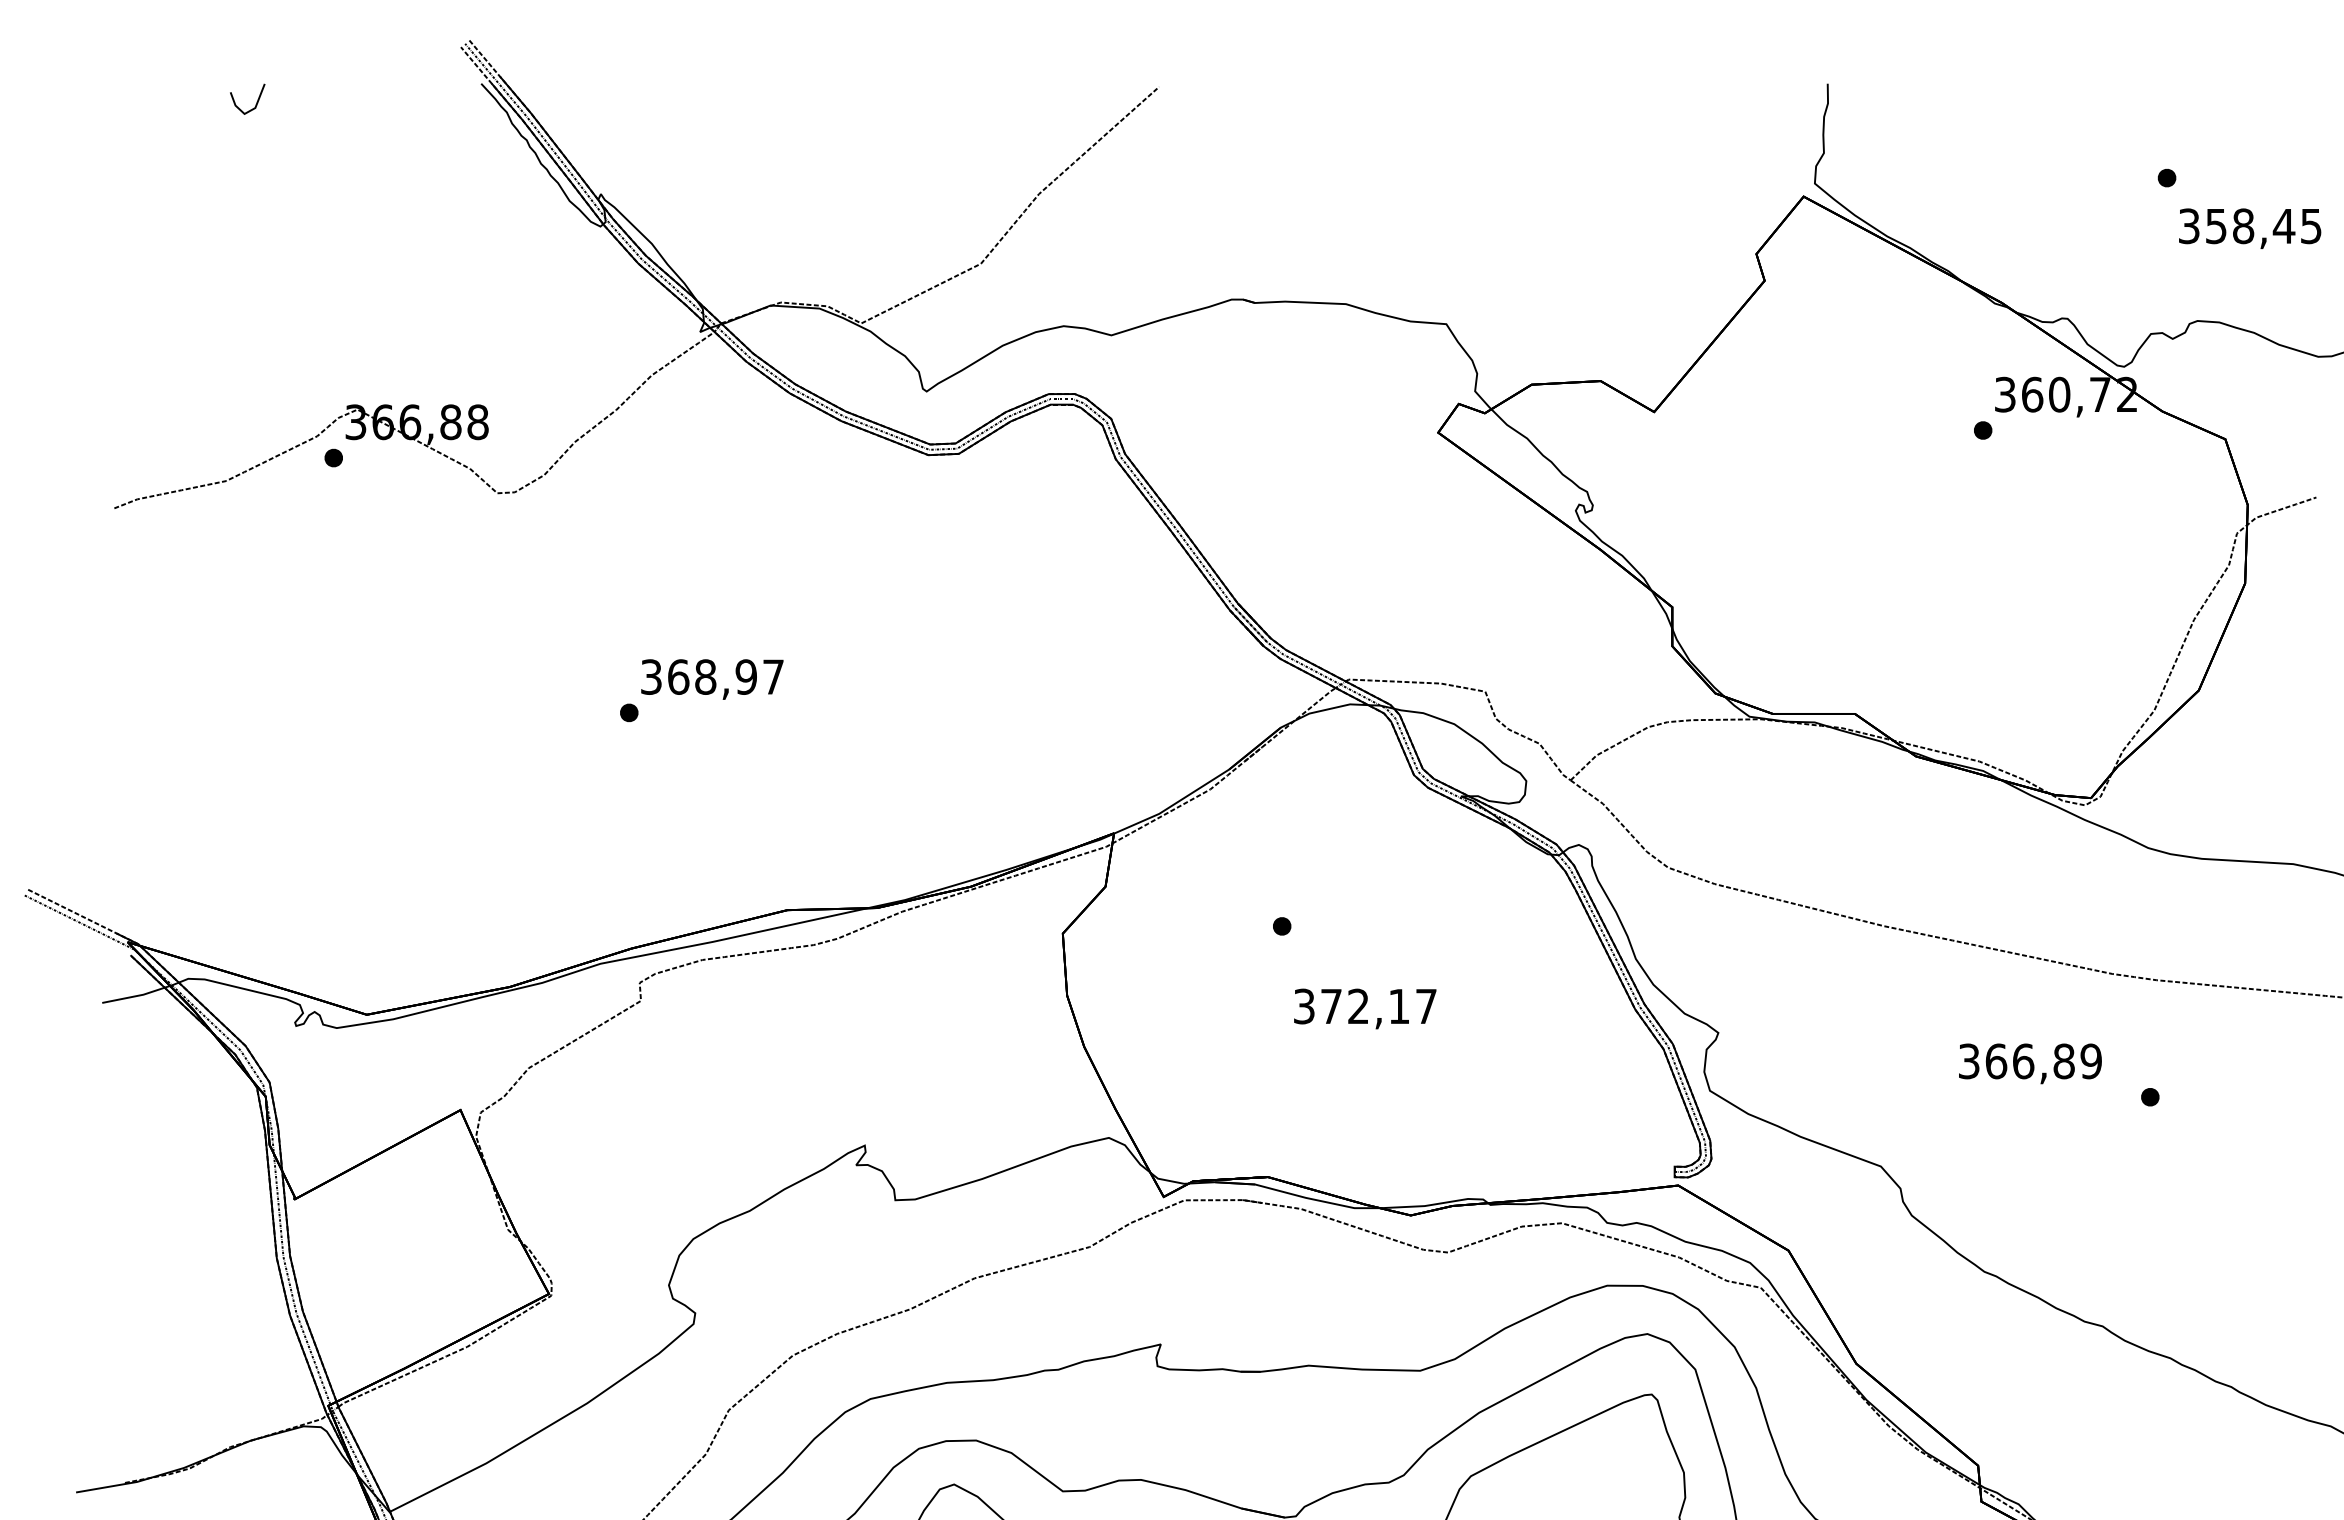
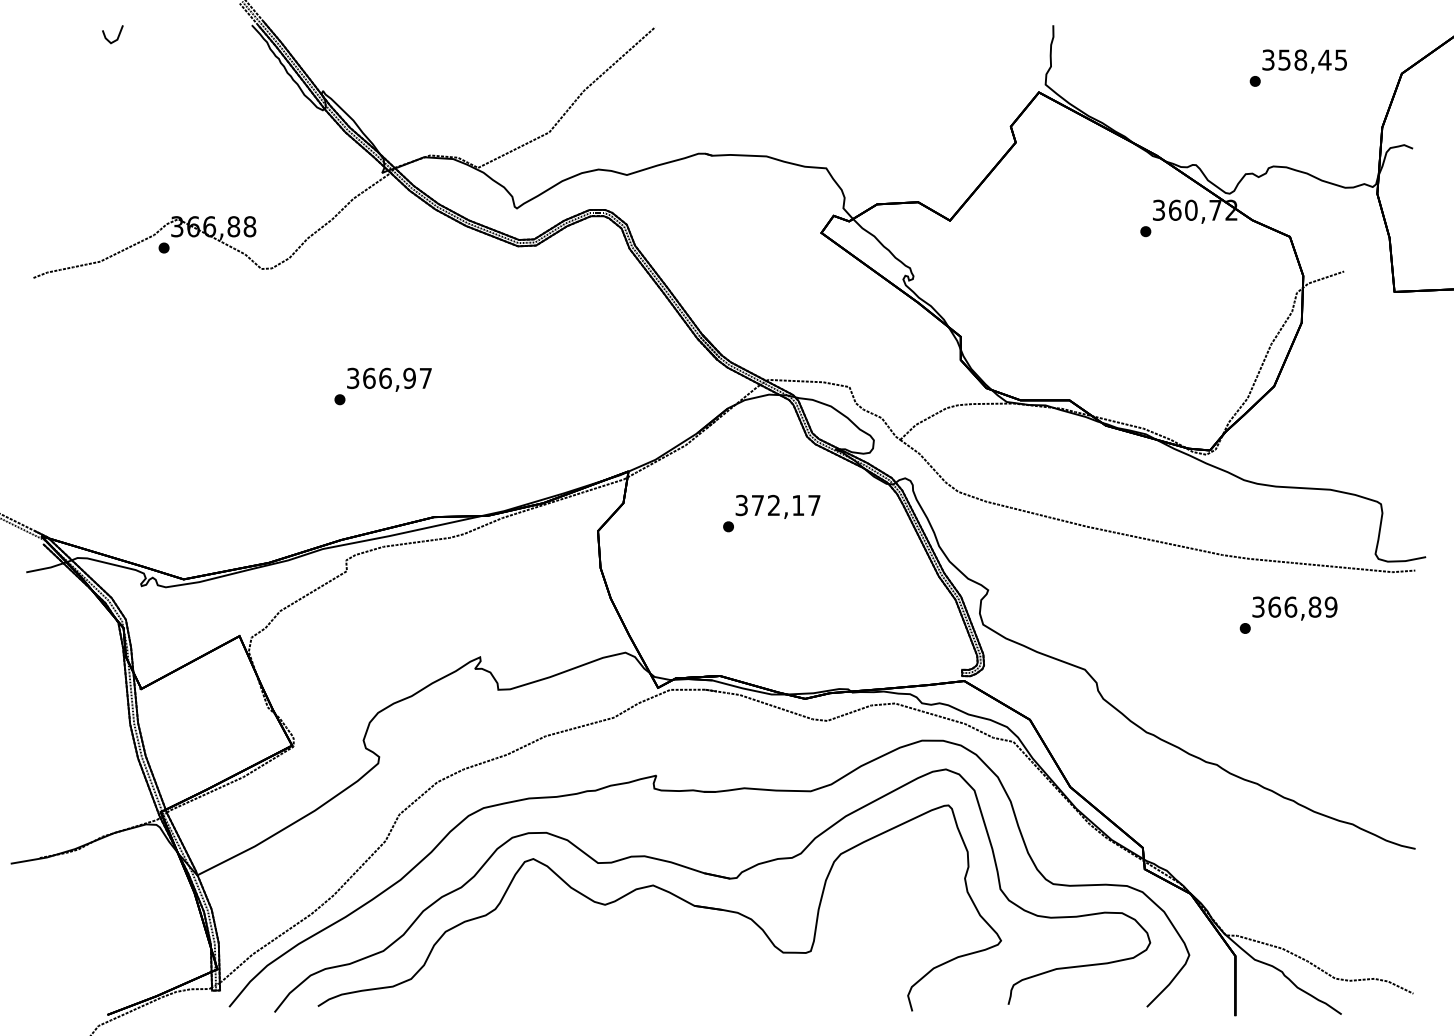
text: (2249, 228) -> (1304, 61), moved
text: (705, 675) -> (385, 377), 368,97 -> 366,97
text: (1364, 1008) -> (777, 506), moved
text: (2029, 1063) -> (1294, 608), moved

